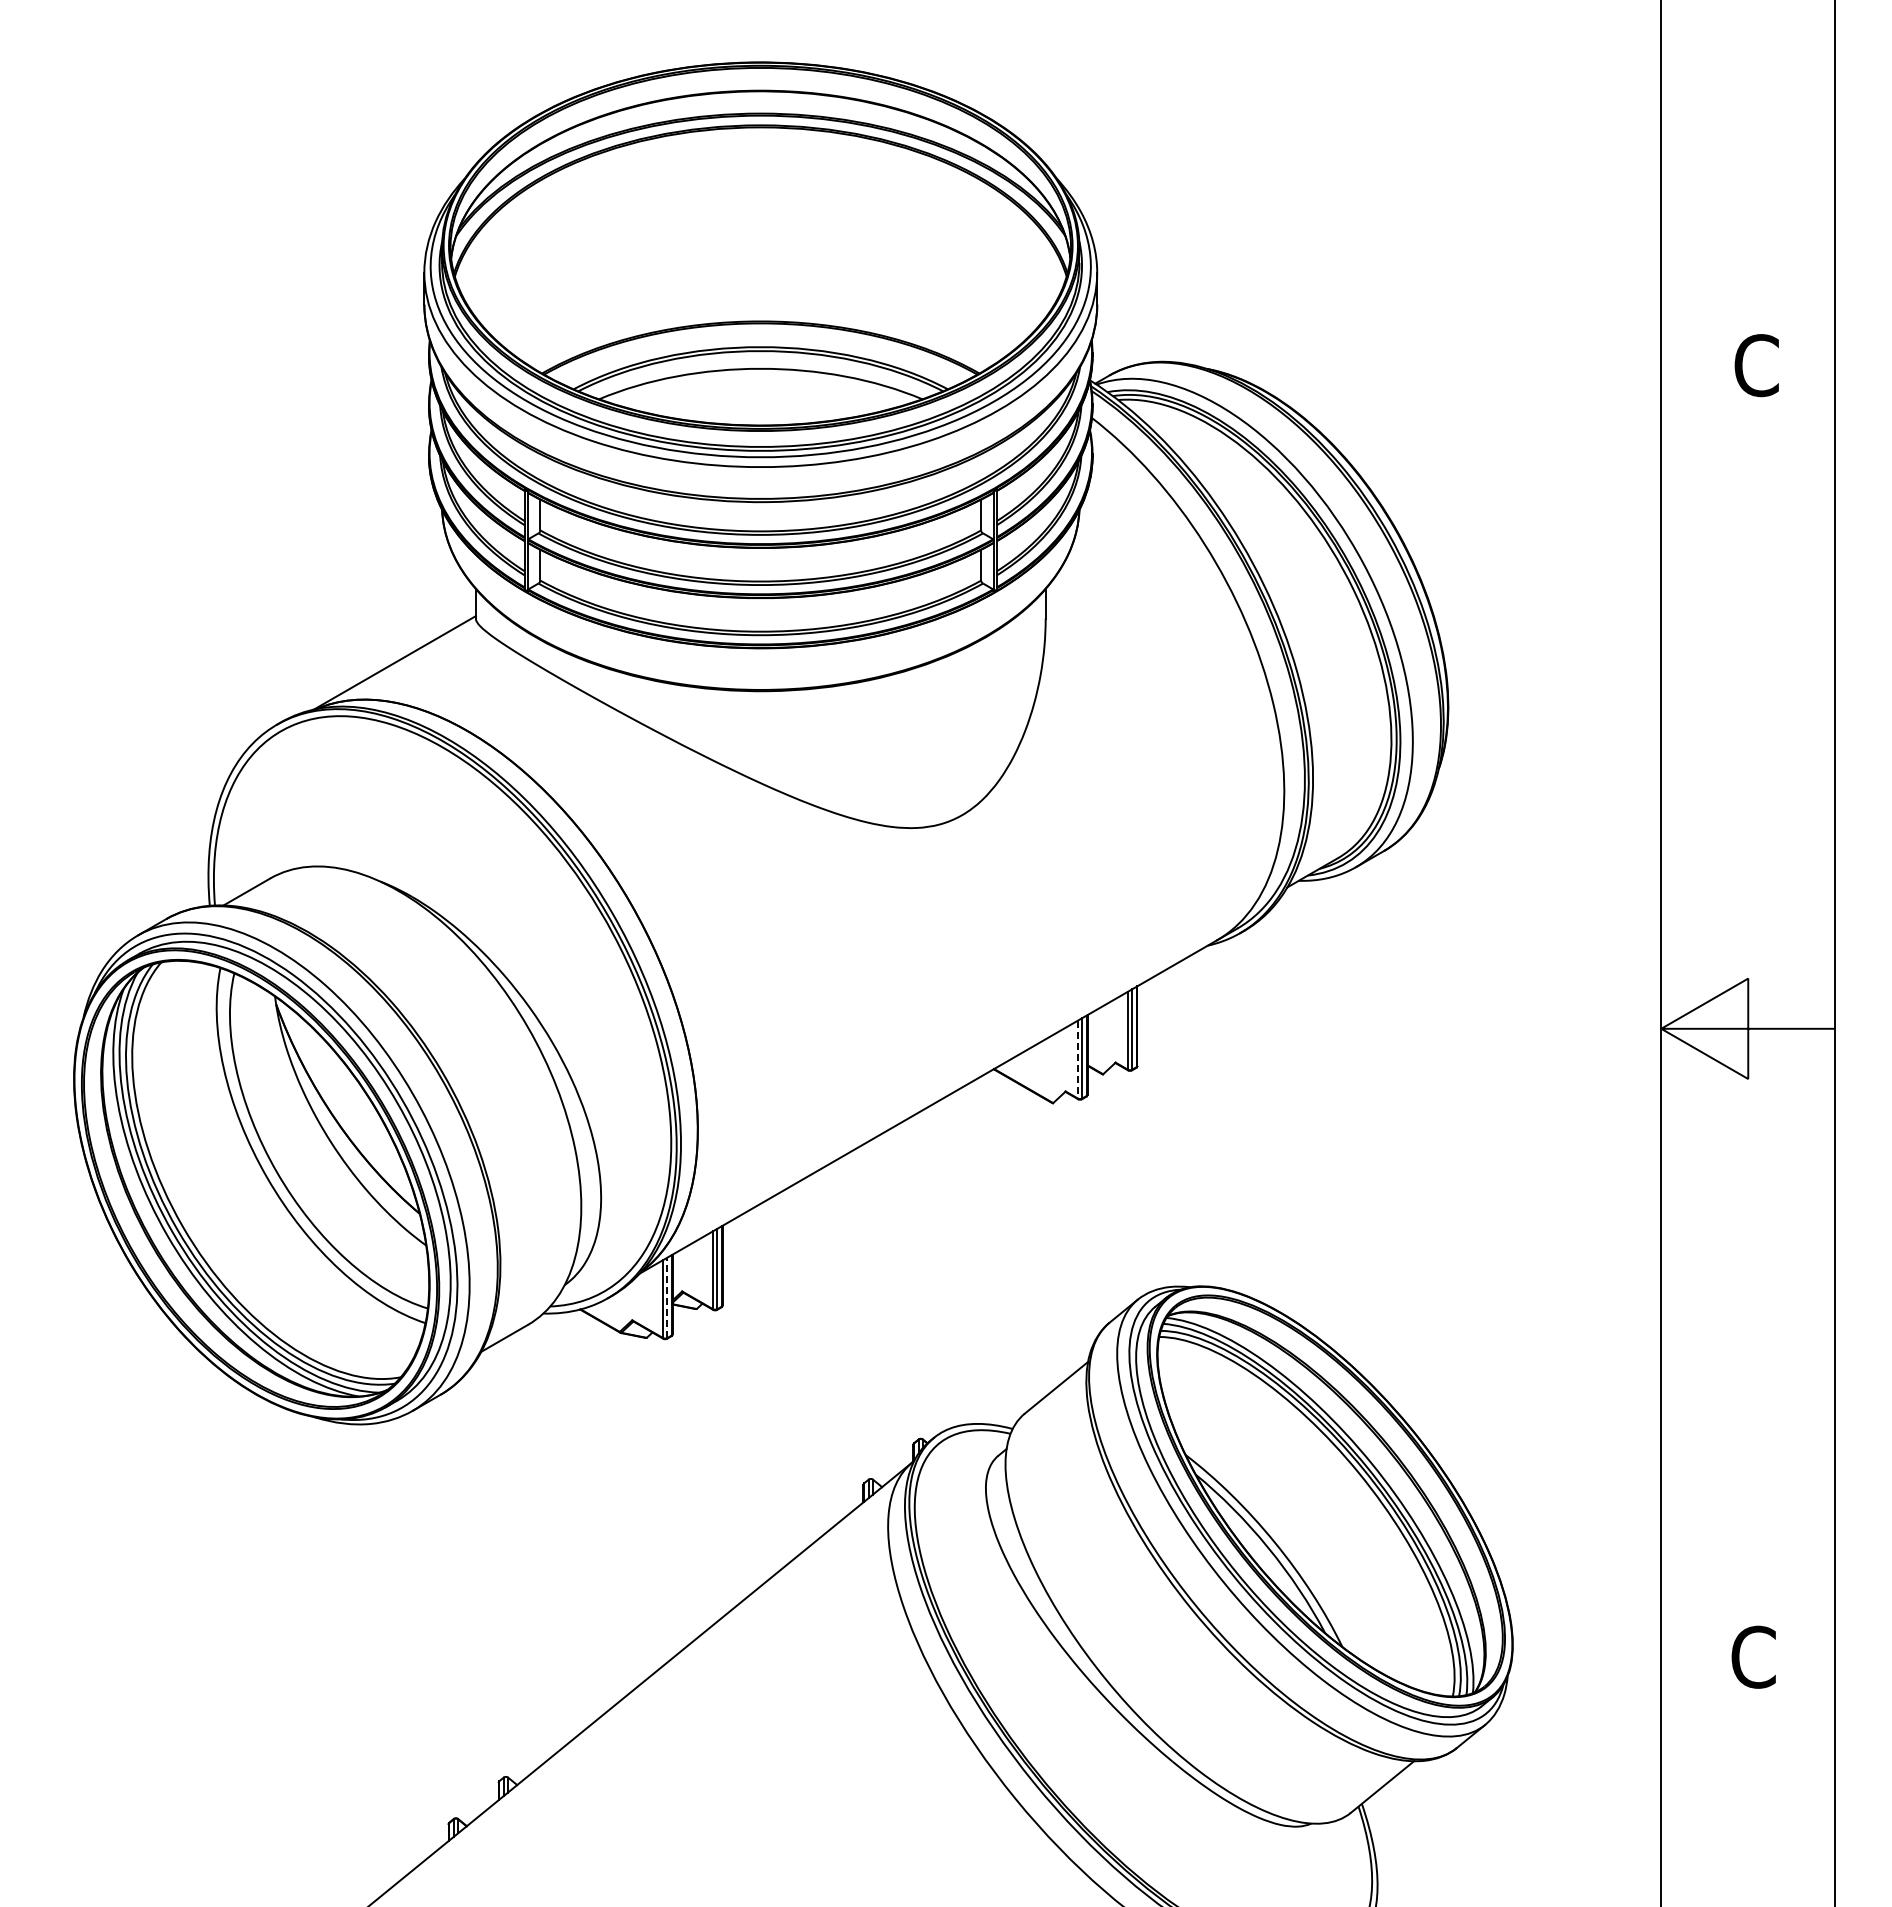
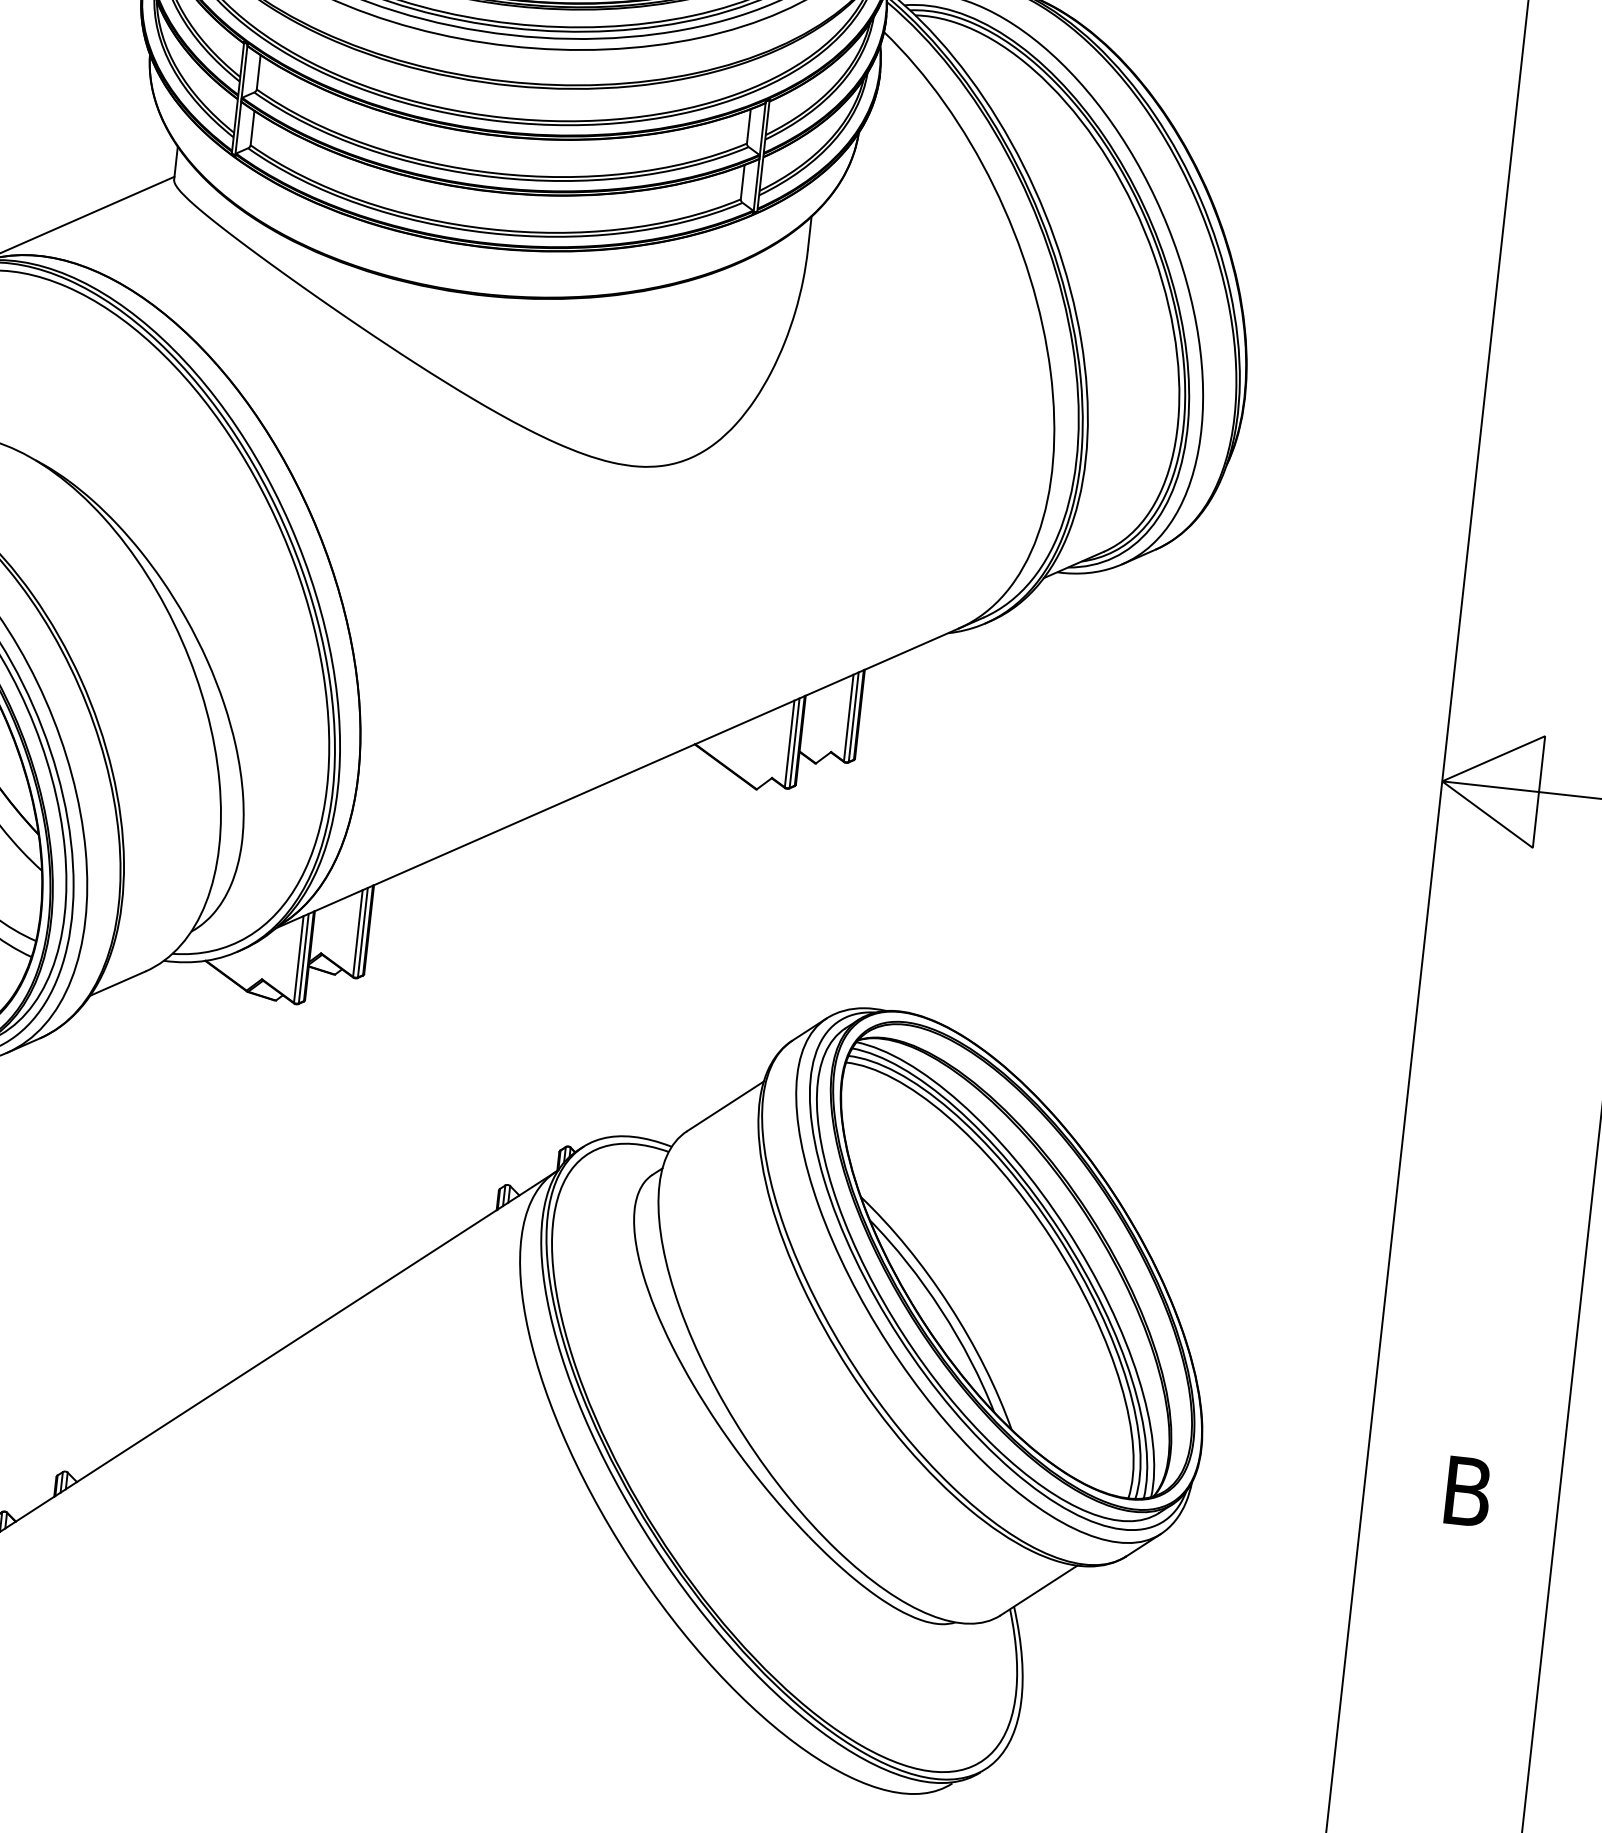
line: (1077, 1059) -> (789, 743), dashed -> solid
line: (667, 1297) -> (303, 958), dashed -> solid
text: (1753, 1656) -> (1467, 1490), C -> B

